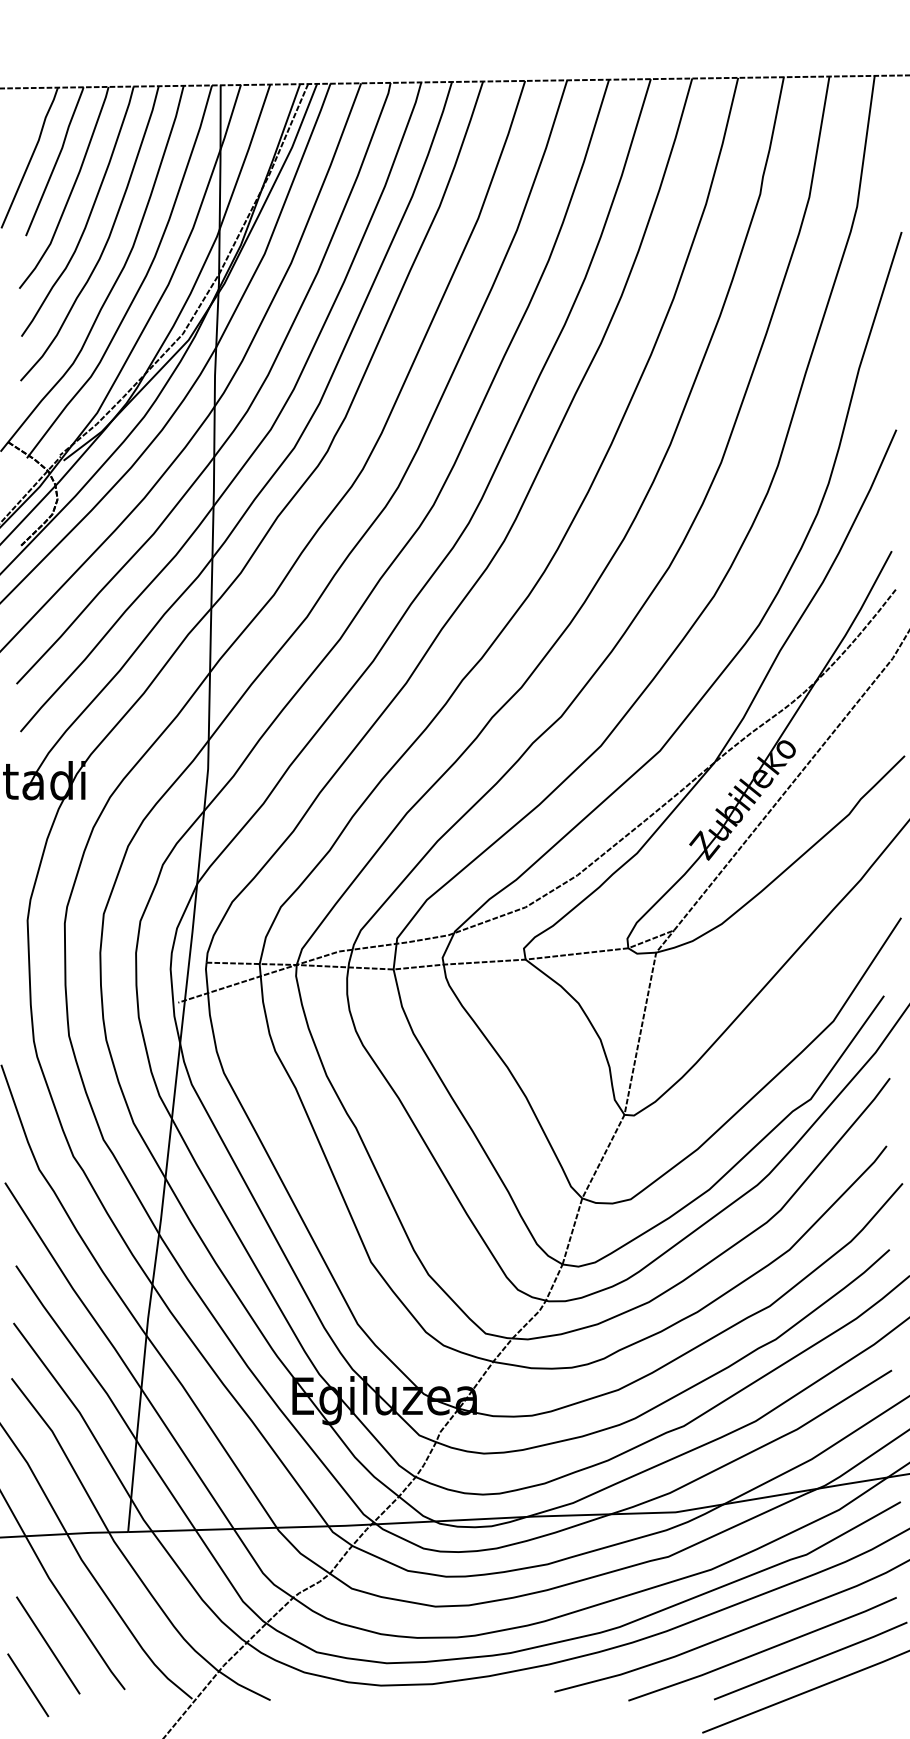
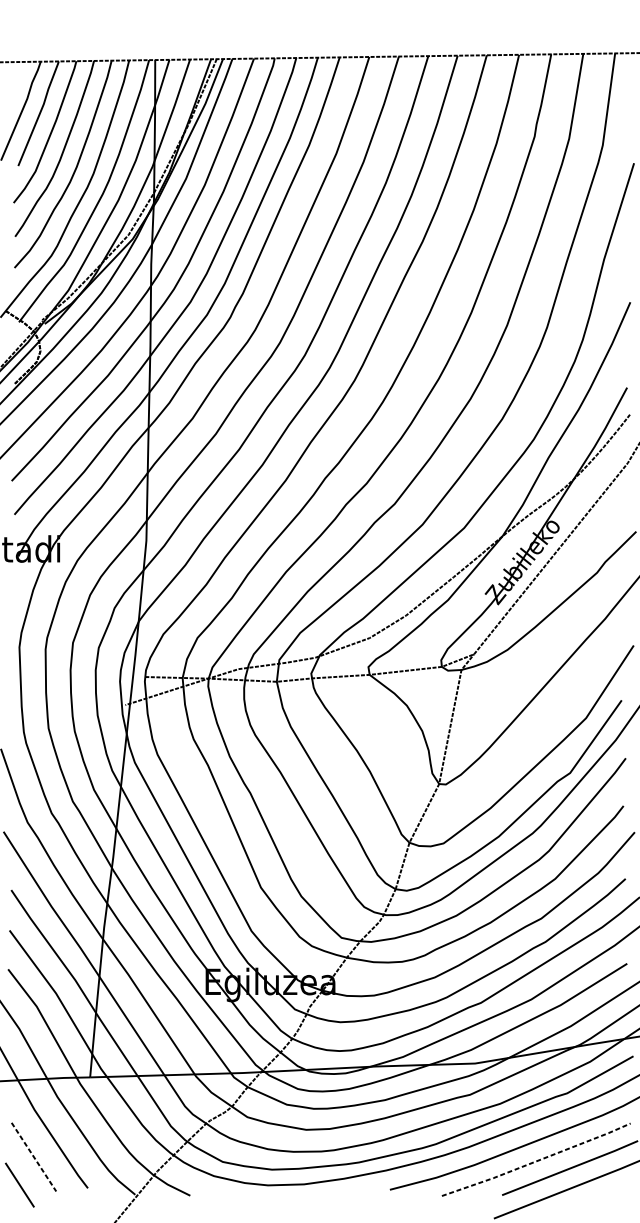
line: (48, 1645) -> (34, 1157), solid -> dashed
line: (764, 1650) -> (537, 1160), solid -> dashed

